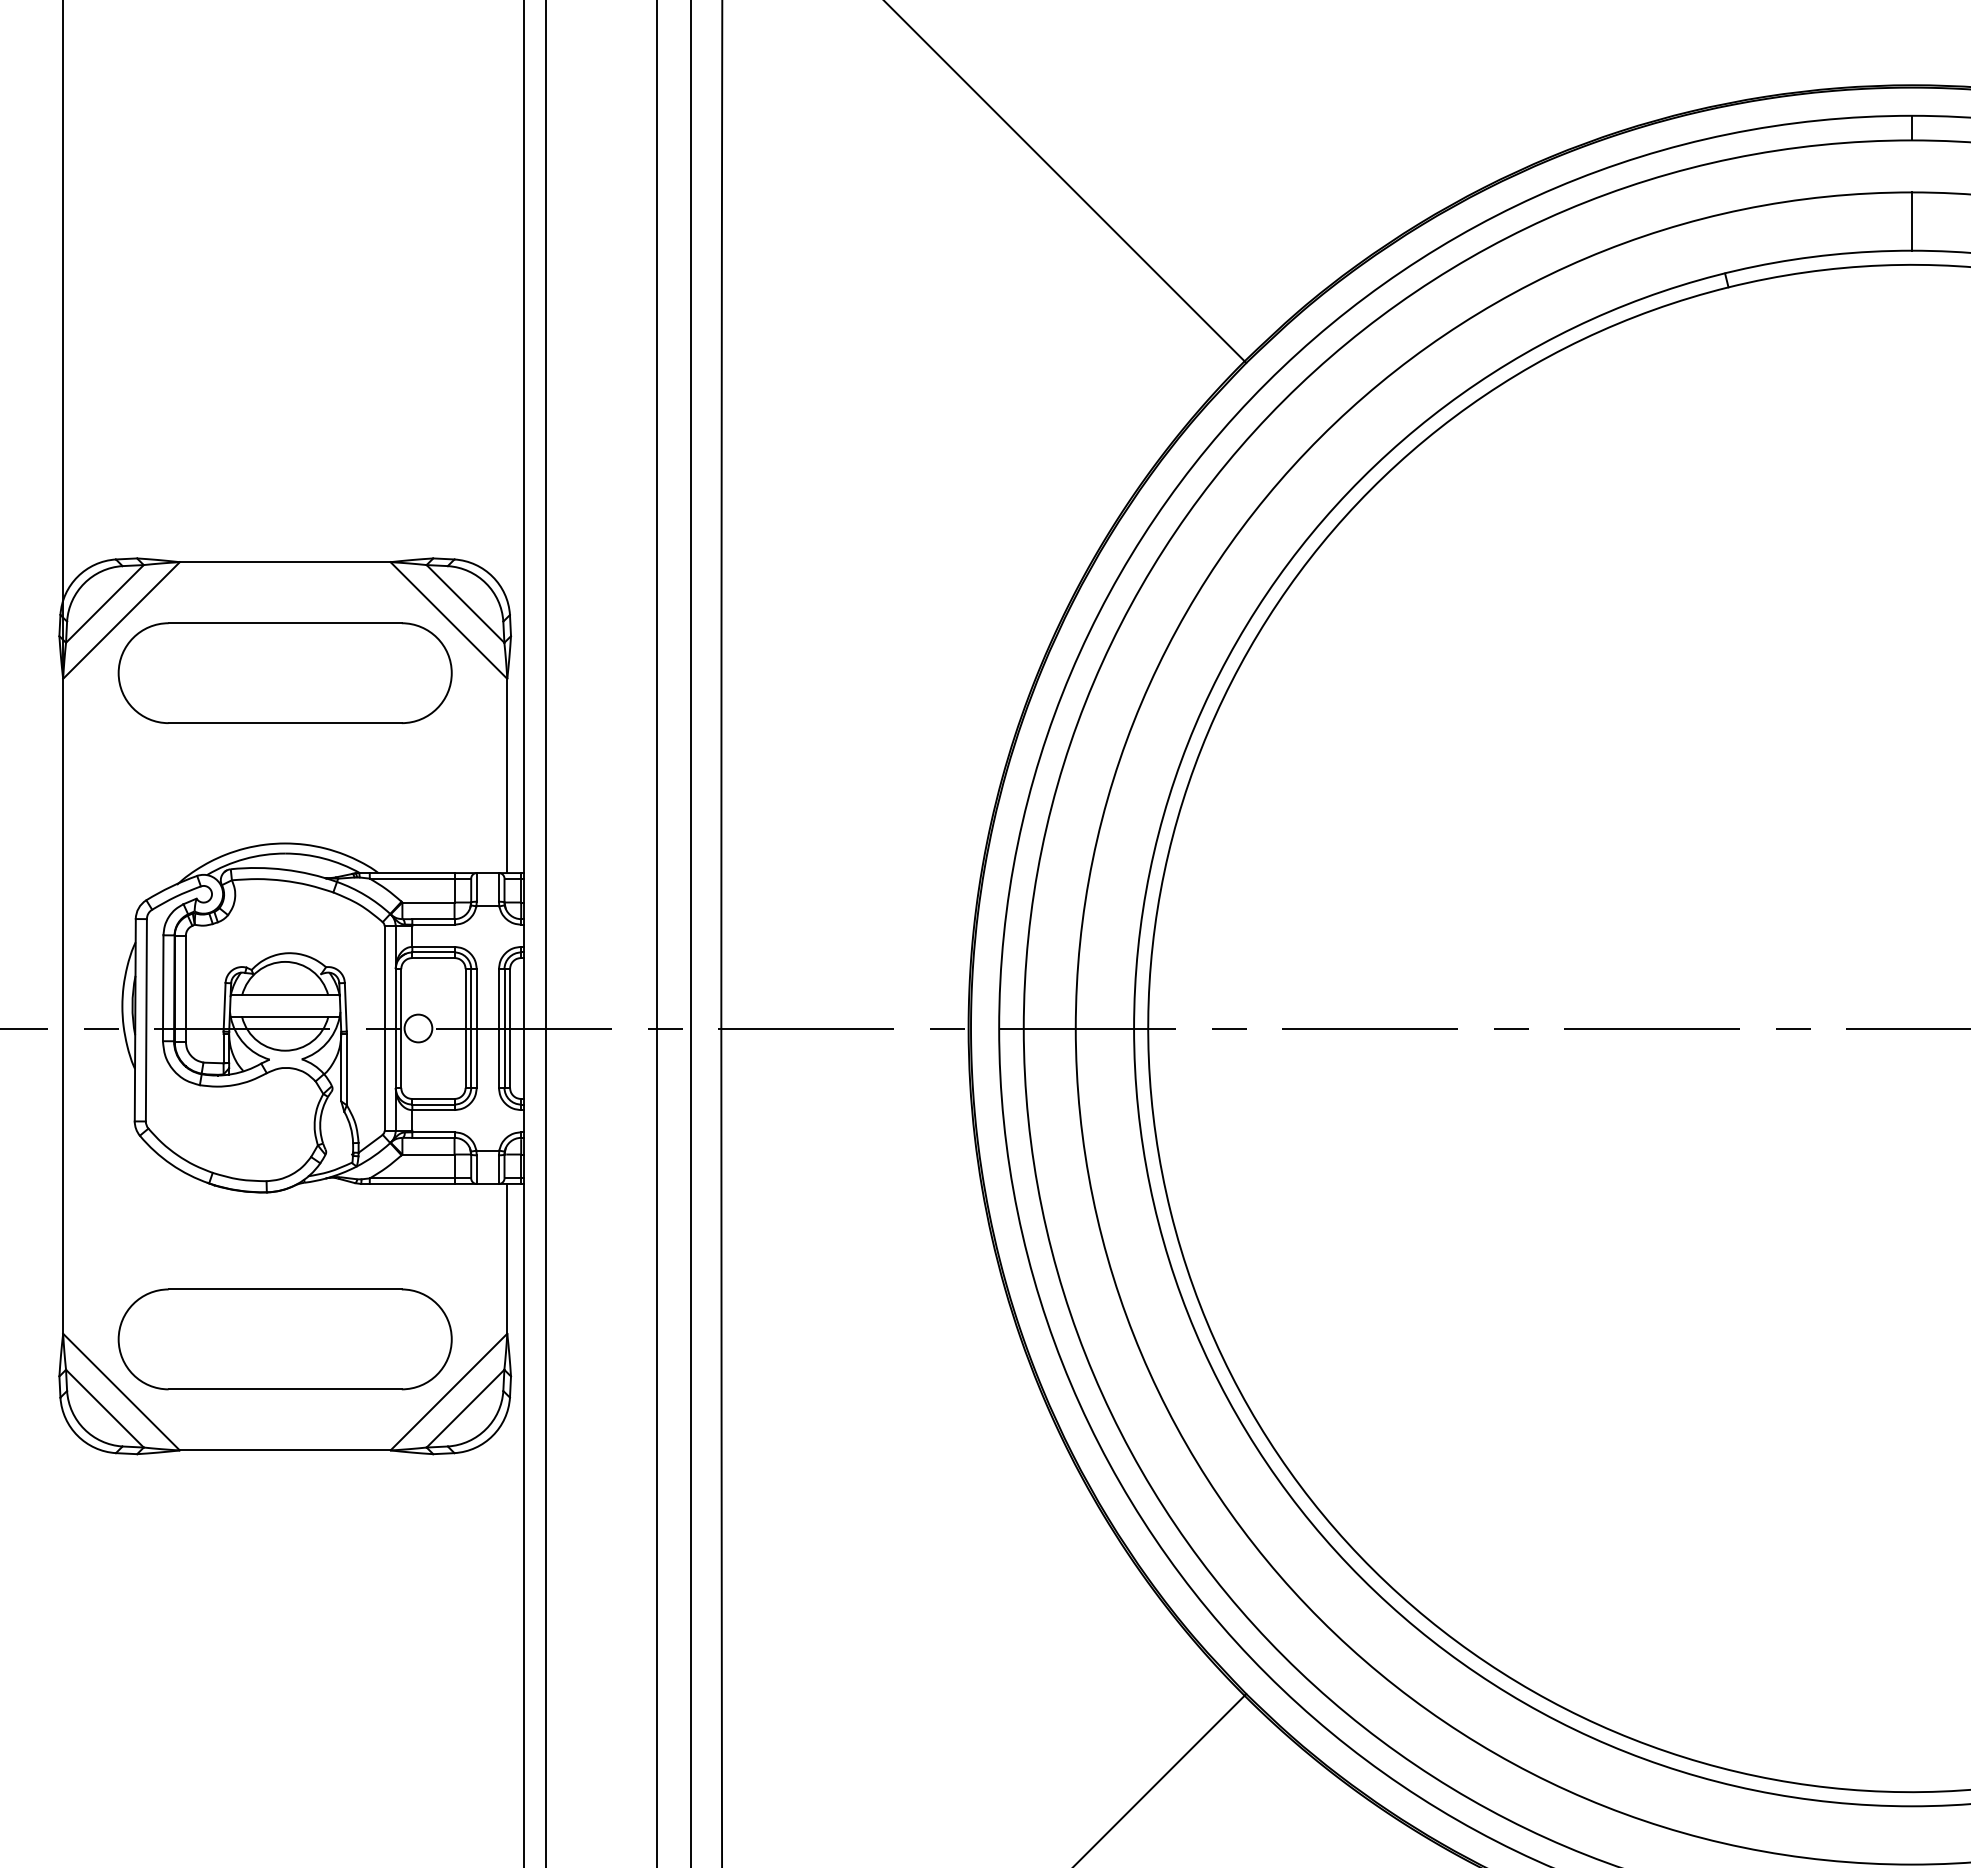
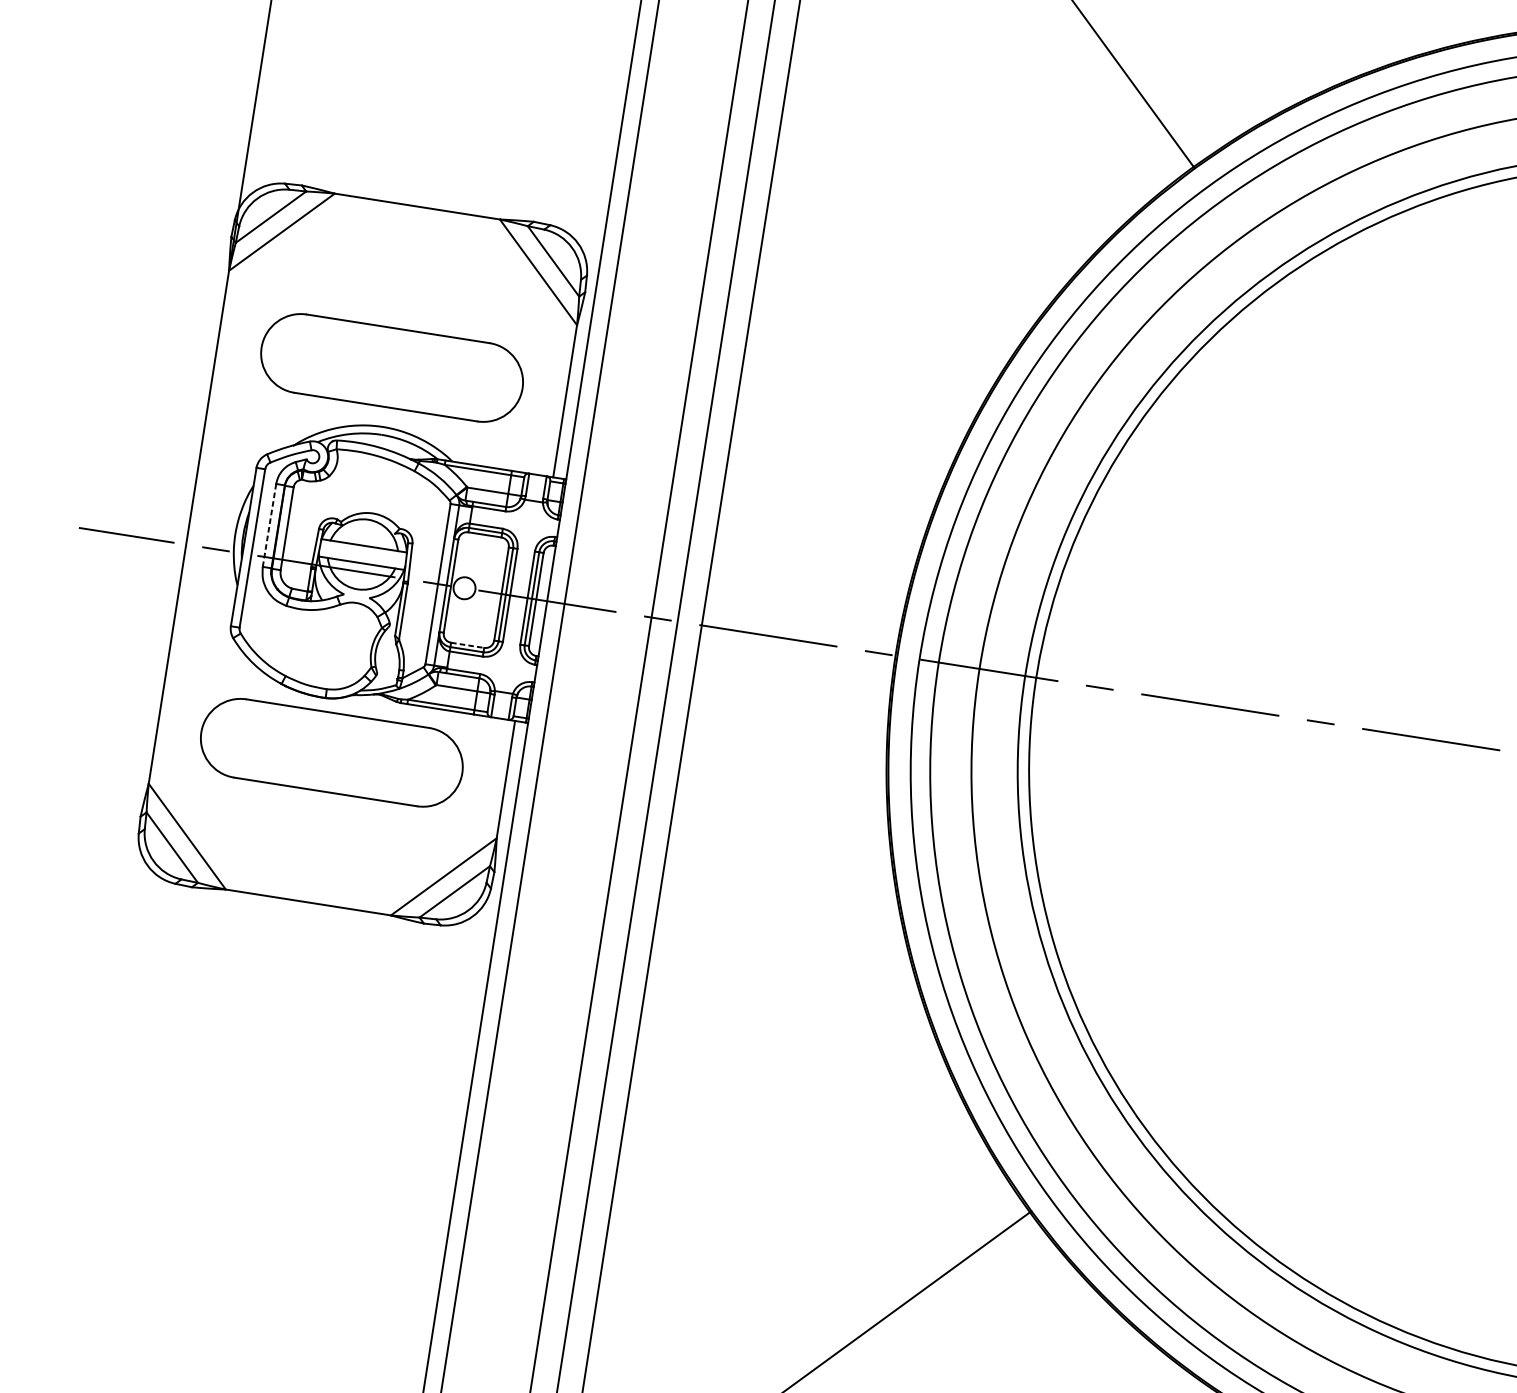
part: (284, 672) -> (391, 367), moved
line: (163, 988) -> (269, 525), solid -> dashed
line: (433, 1099) -> (467, 645), solid -> dashed
part: (284, 1339) -> (331, 752), moved

